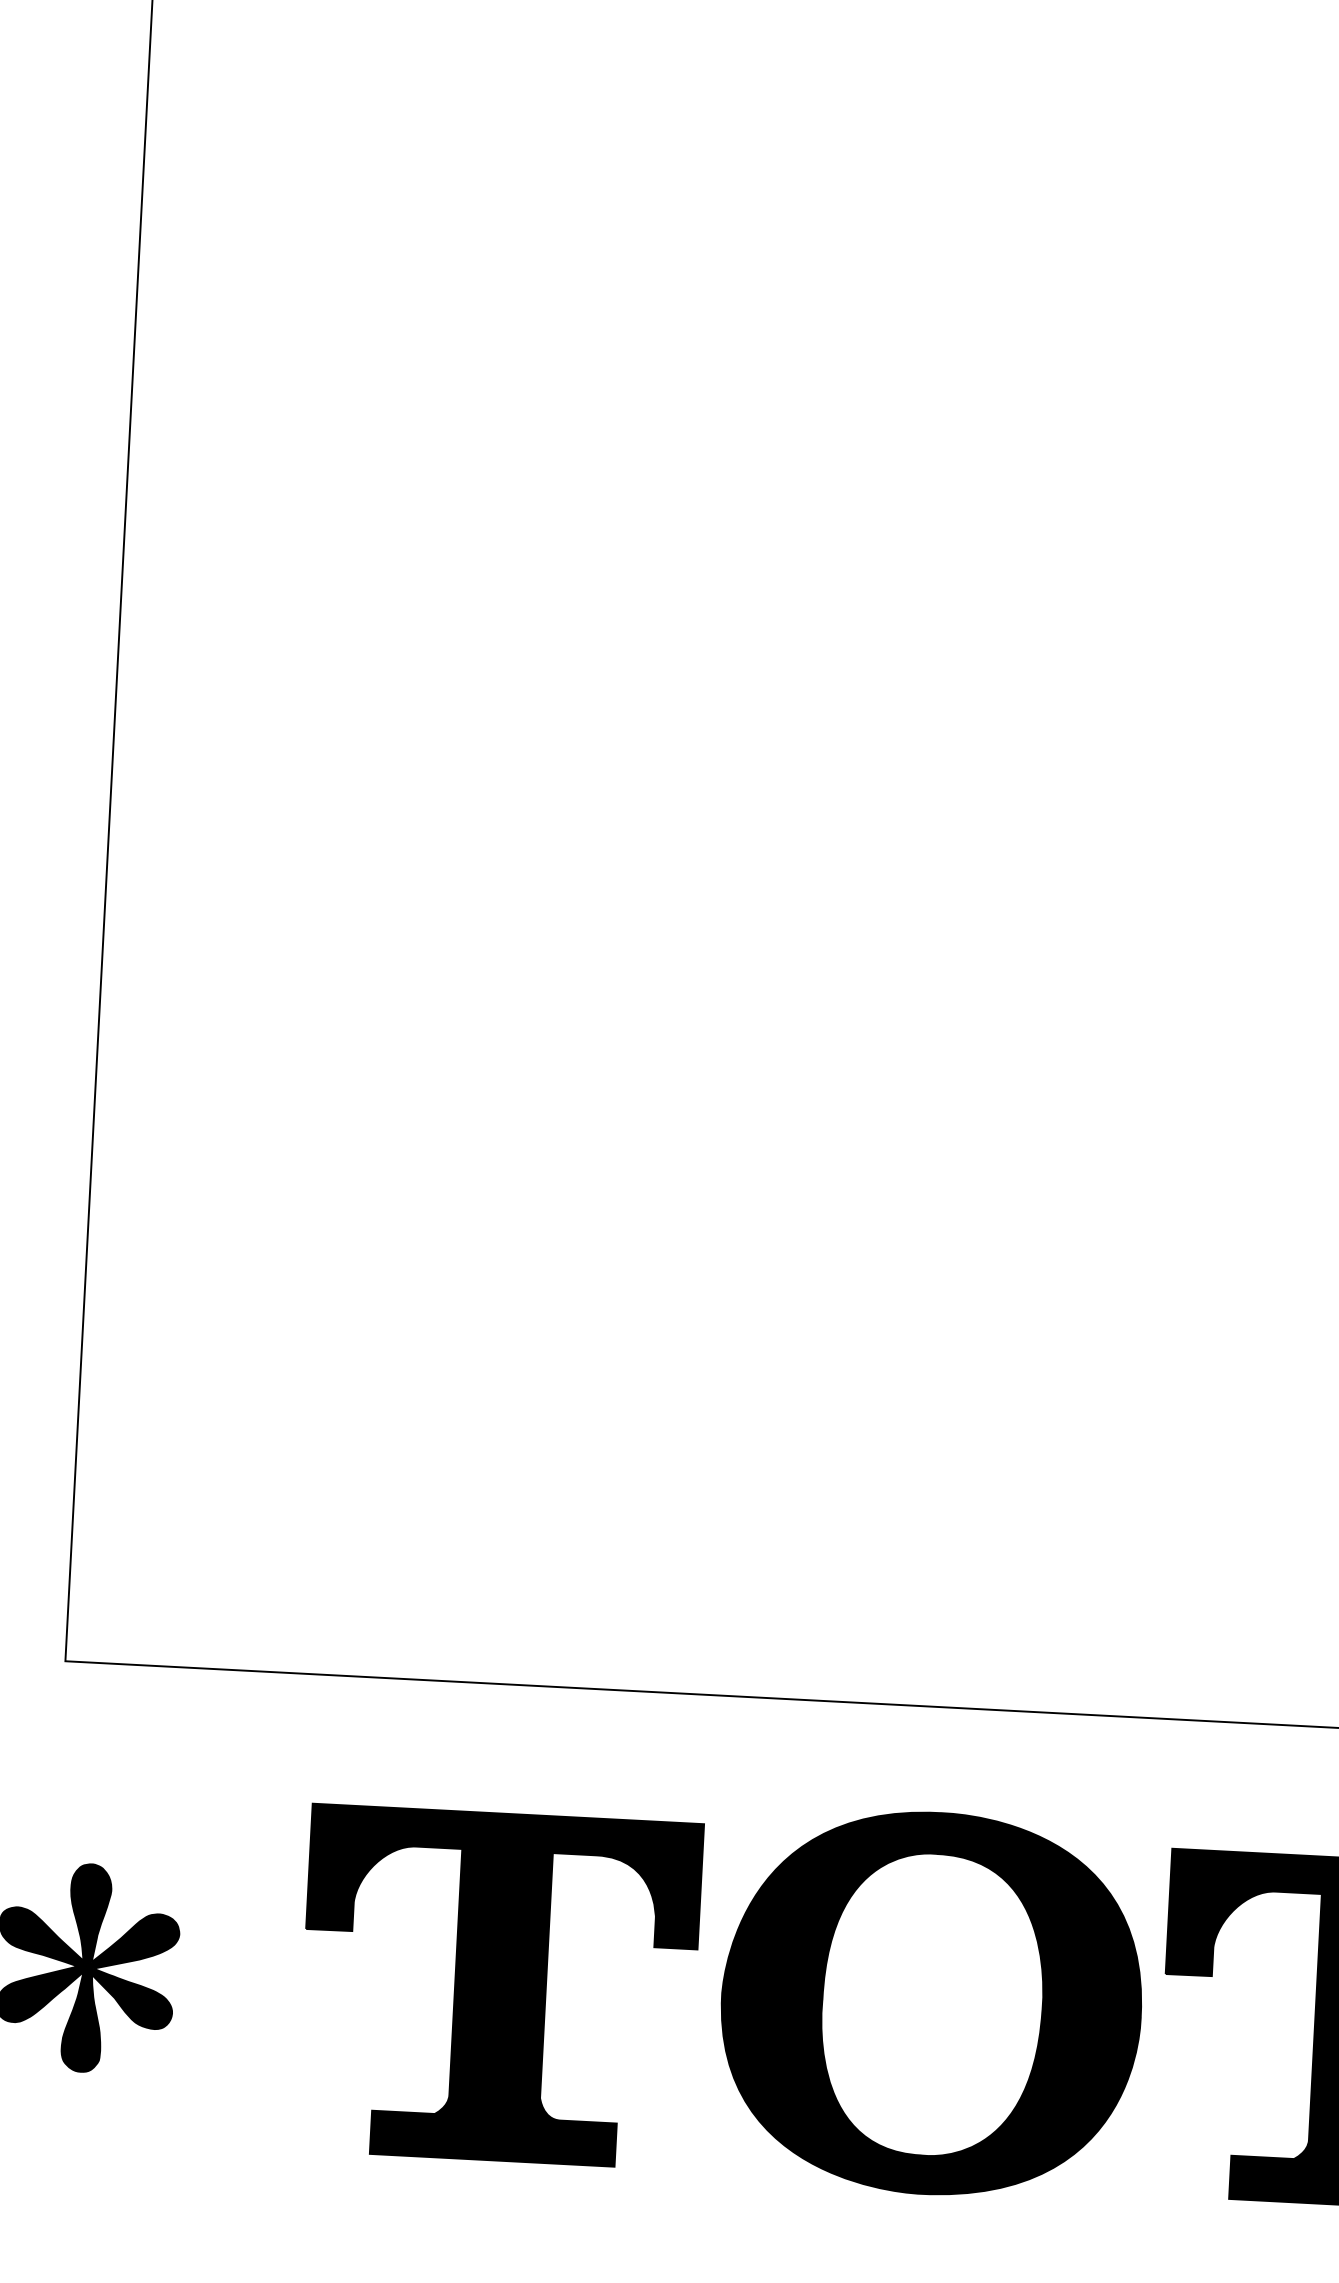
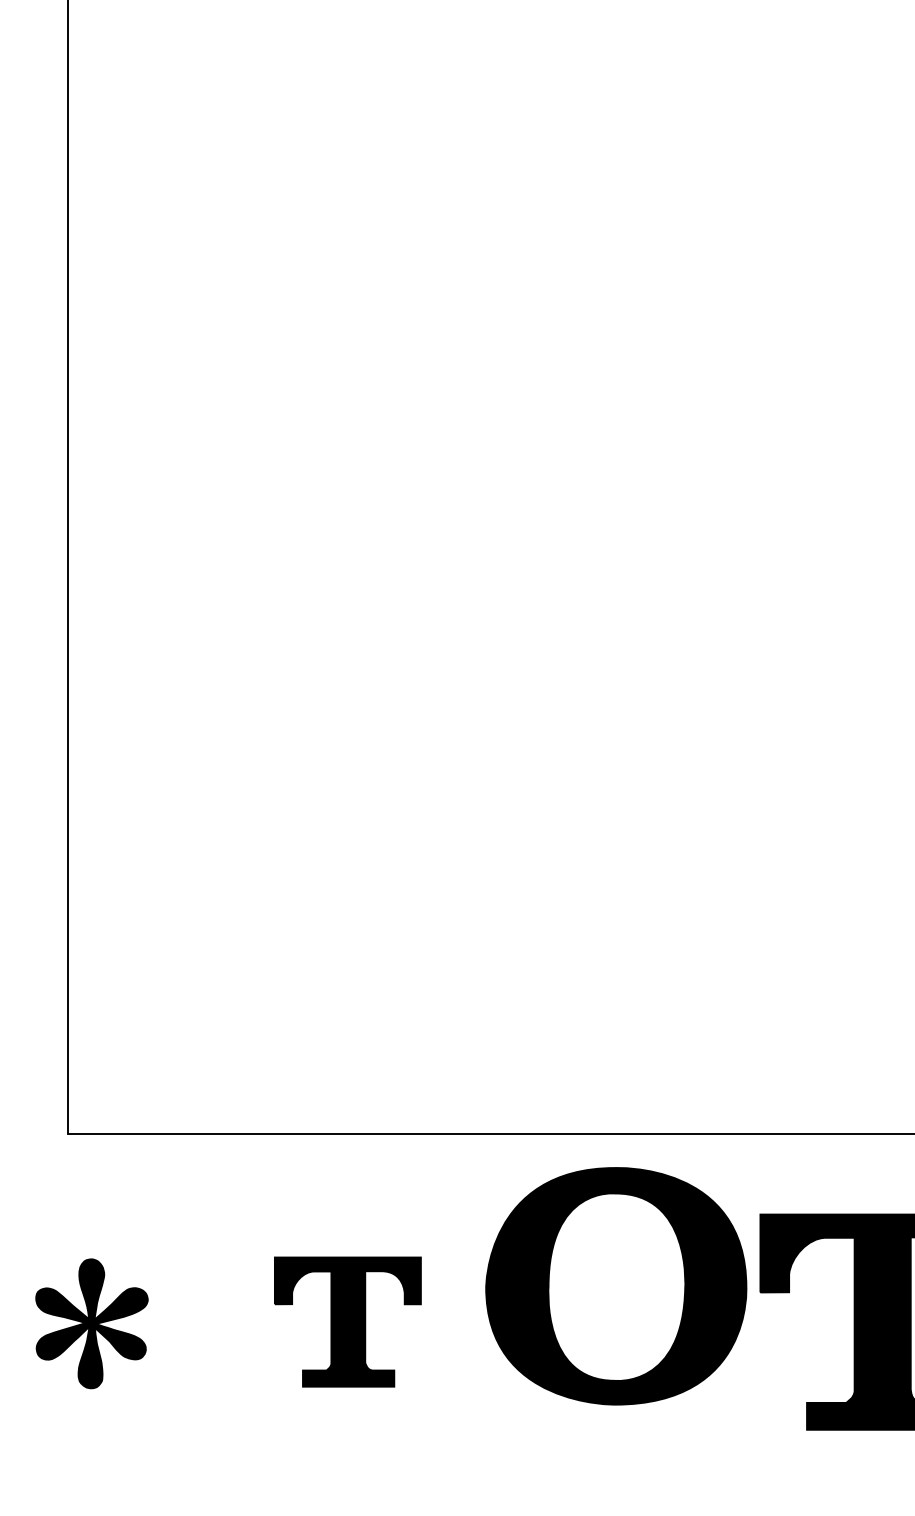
part: (498, 1985) -> (347, 1321), size x0.6
part: (931, 2003) -> (616, 1286), moved

